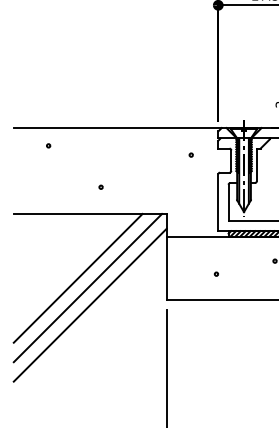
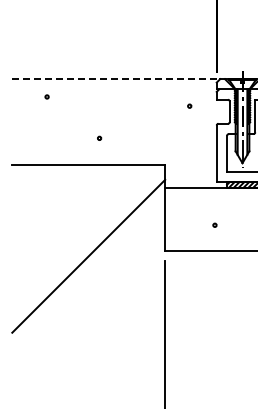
line: (117, 128) -> (115, 79), solid -> dashed
line: (77, 277) -> (75, 228), removed
line: (87, 287) -> (85, 238), removed

